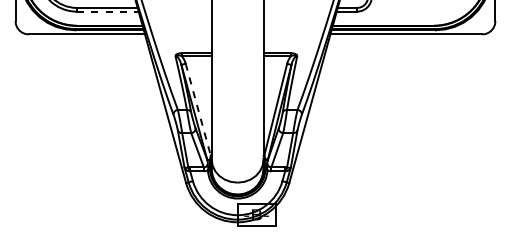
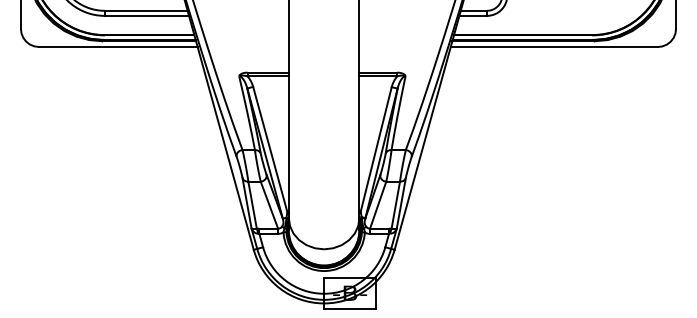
line: (108, 11) -> (147, 15), dashed -> solid
line: (198, 110) -> (270, 150), dashed -> solid

